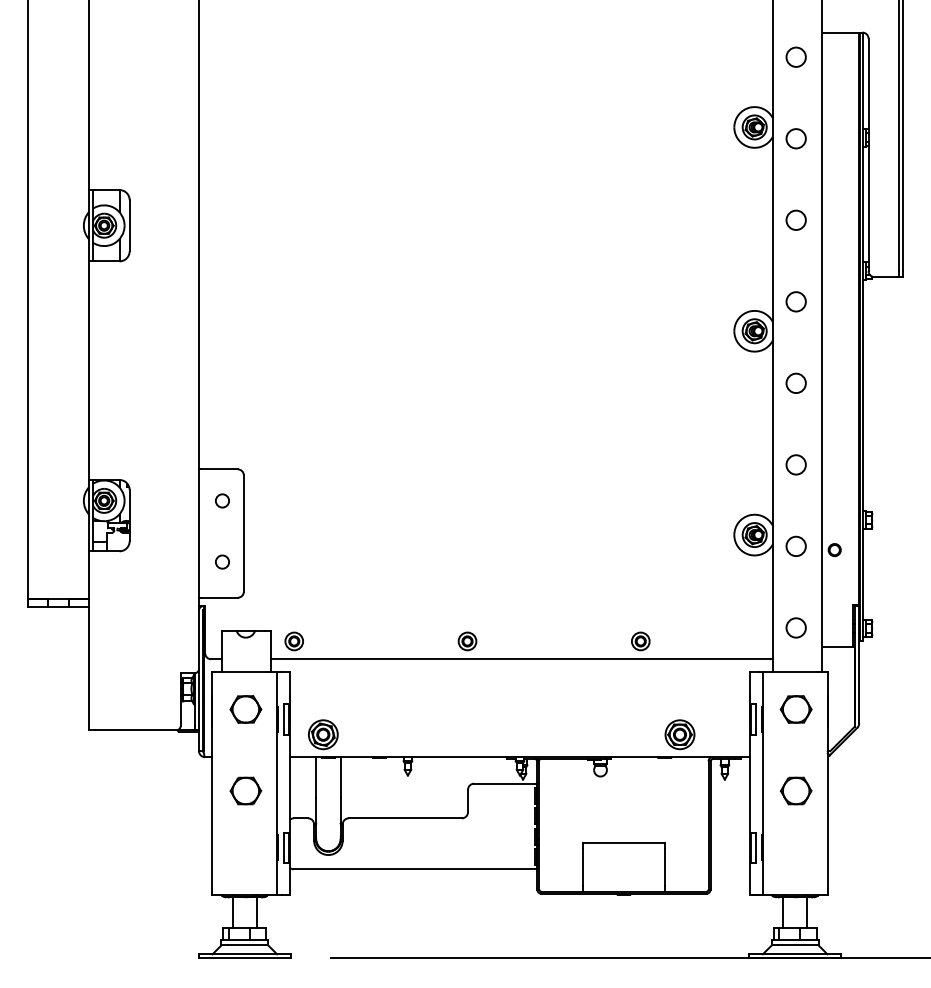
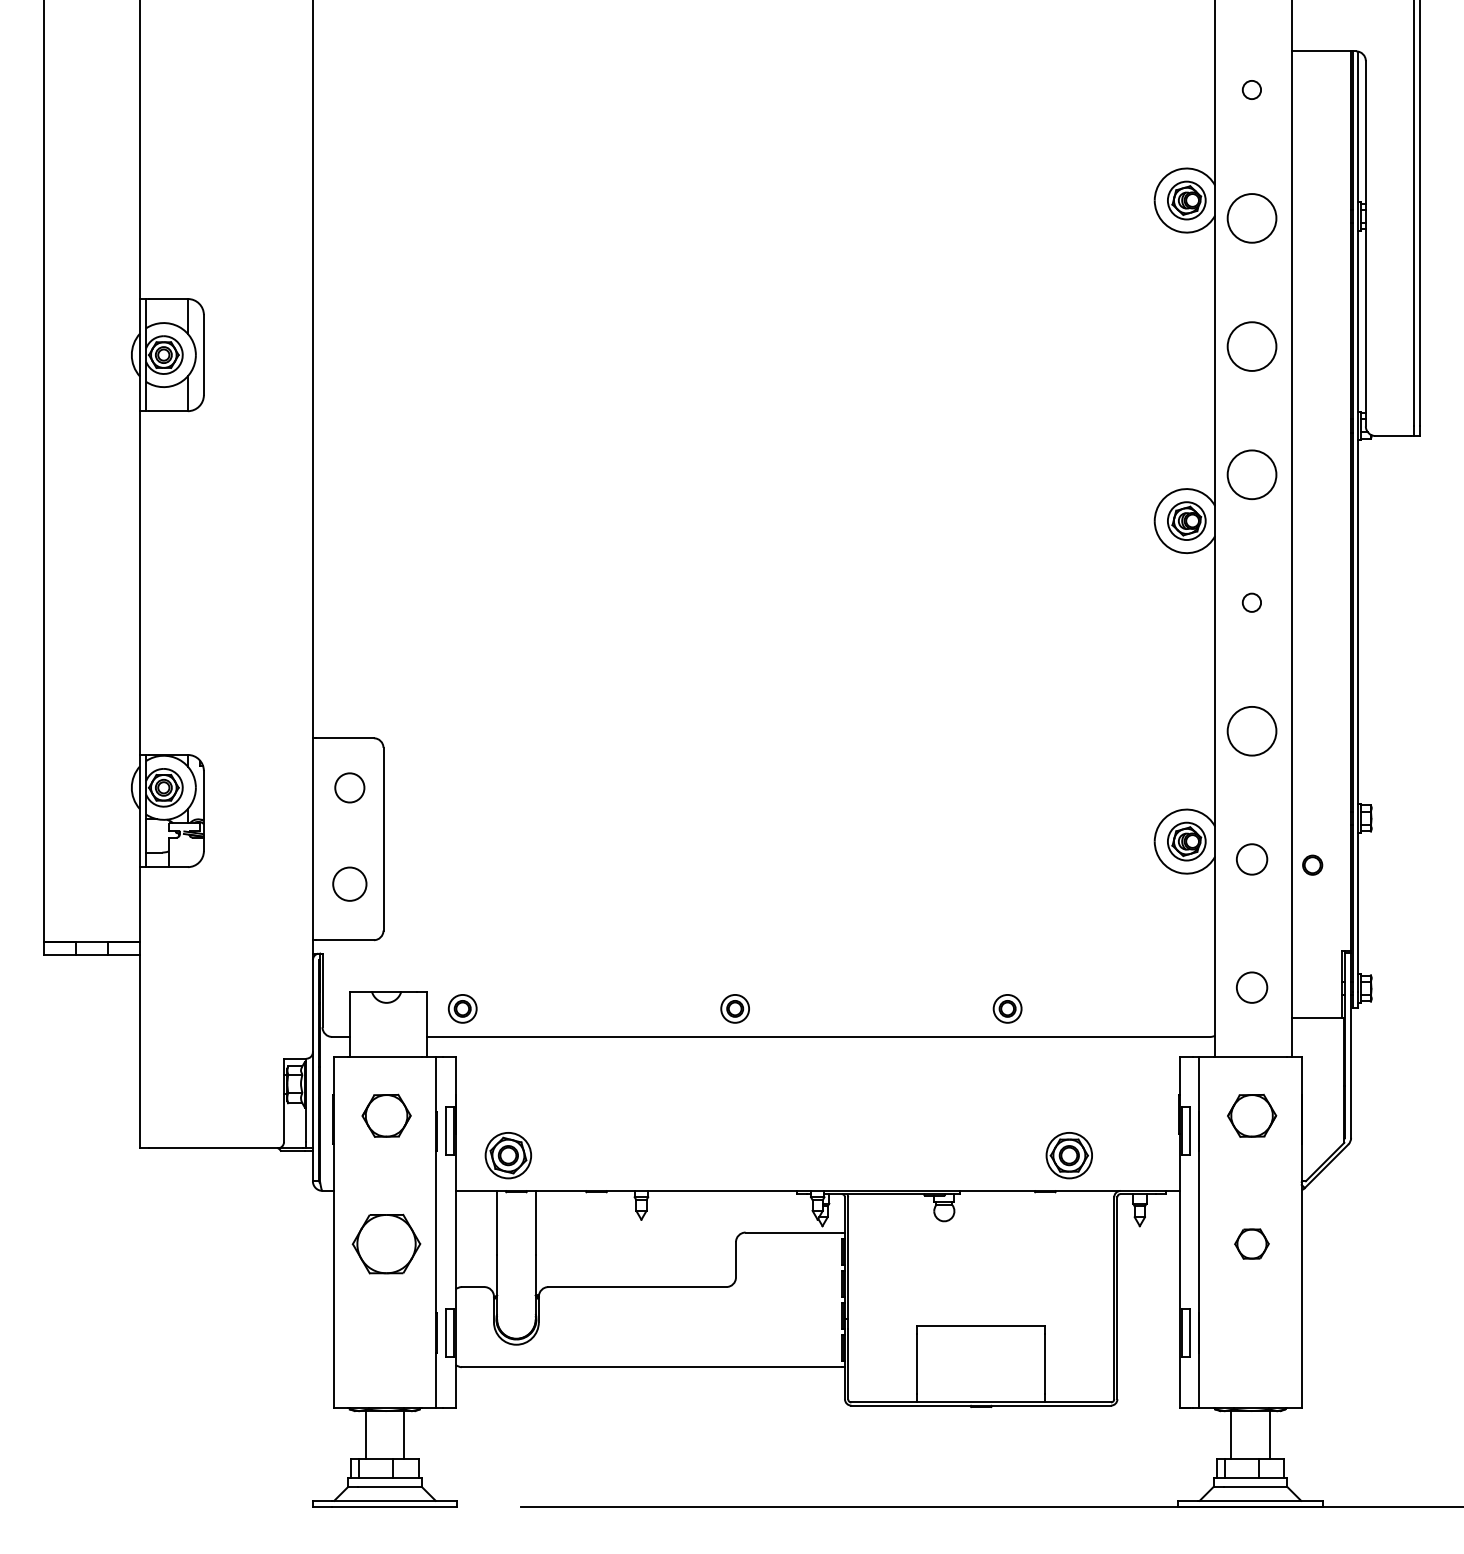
circle: (795, 56) -> (1250, 88), size x0.6
circle: (795, 138) -> (1250, 217), size x1.6
circle: (795, 220) -> (1250, 346), size x1.6
circle: (795, 301) -> (1250, 474), size x1.6
circle: (795, 382) -> (1250, 601), size x0.6
circle: (795, 464) -> (1250, 730), size x1.6
circle: (222, 500) -> (349, 787), size x1.4
circle: (222, 561) -> (349, 883), size x1.6
part: (245, 790) -> (386, 1243), size x1.4
part: (795, 790) -> (1250, 1243), size x0.7

